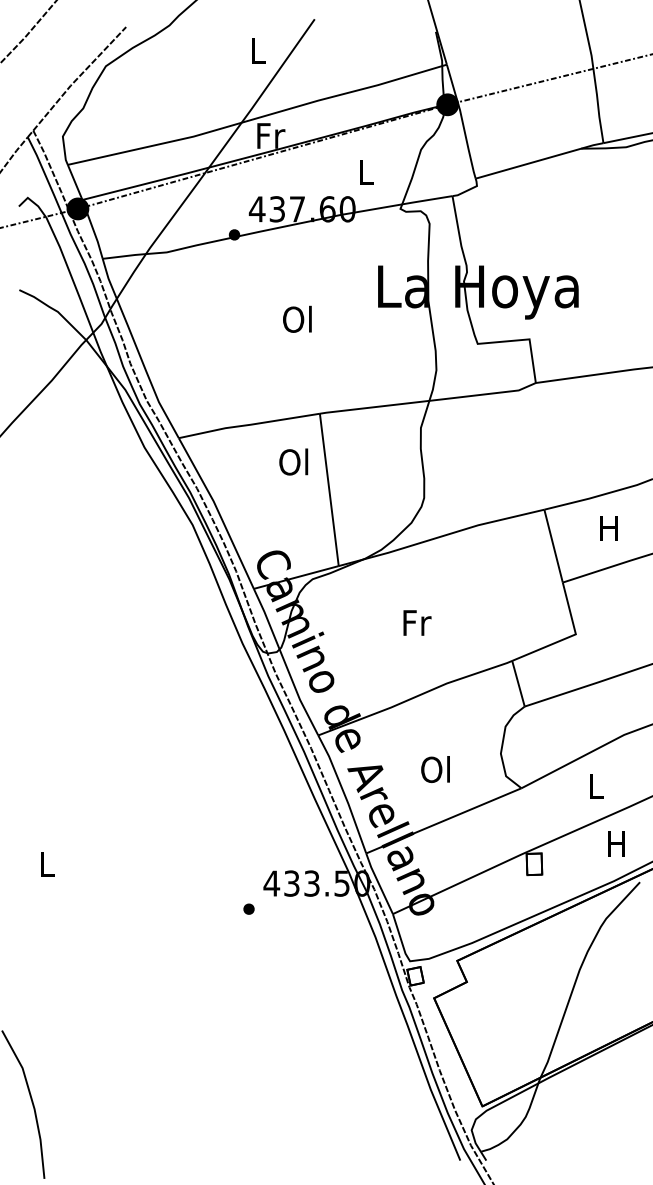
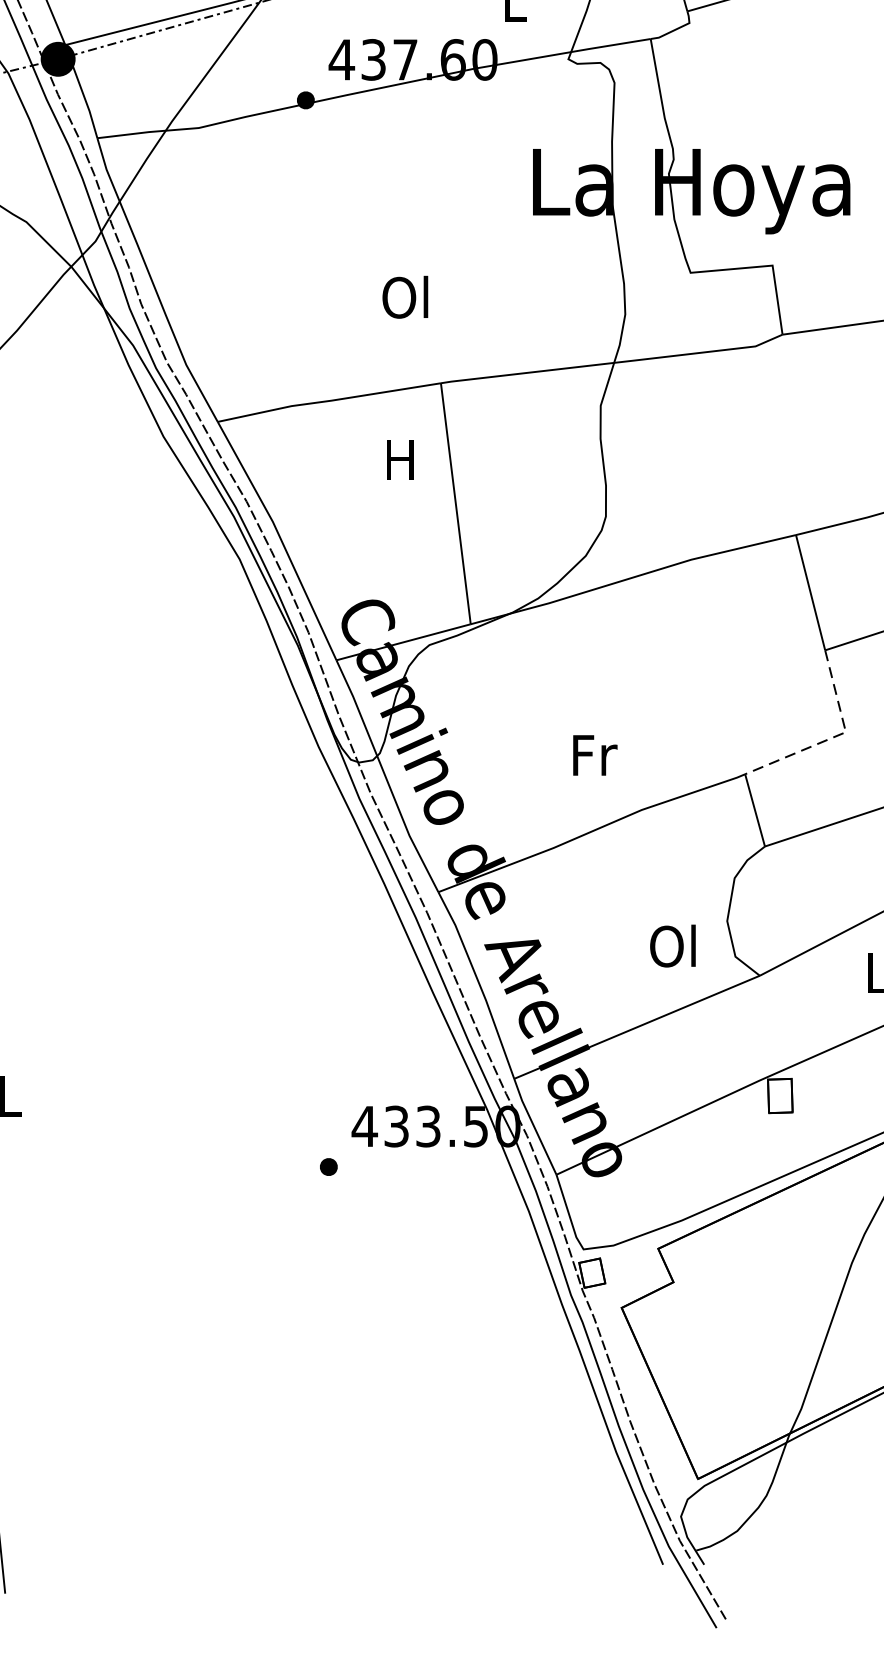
text: (297, 318) -> (405, 295), moved
text: (293, 461) -> (399, 458), Ol -> H
text: (417, 622) -> (595, 754), moved
line: (569, 637) -> (835, 737), solid -> dashed
text: (435, 769) -> (672, 946), moved

